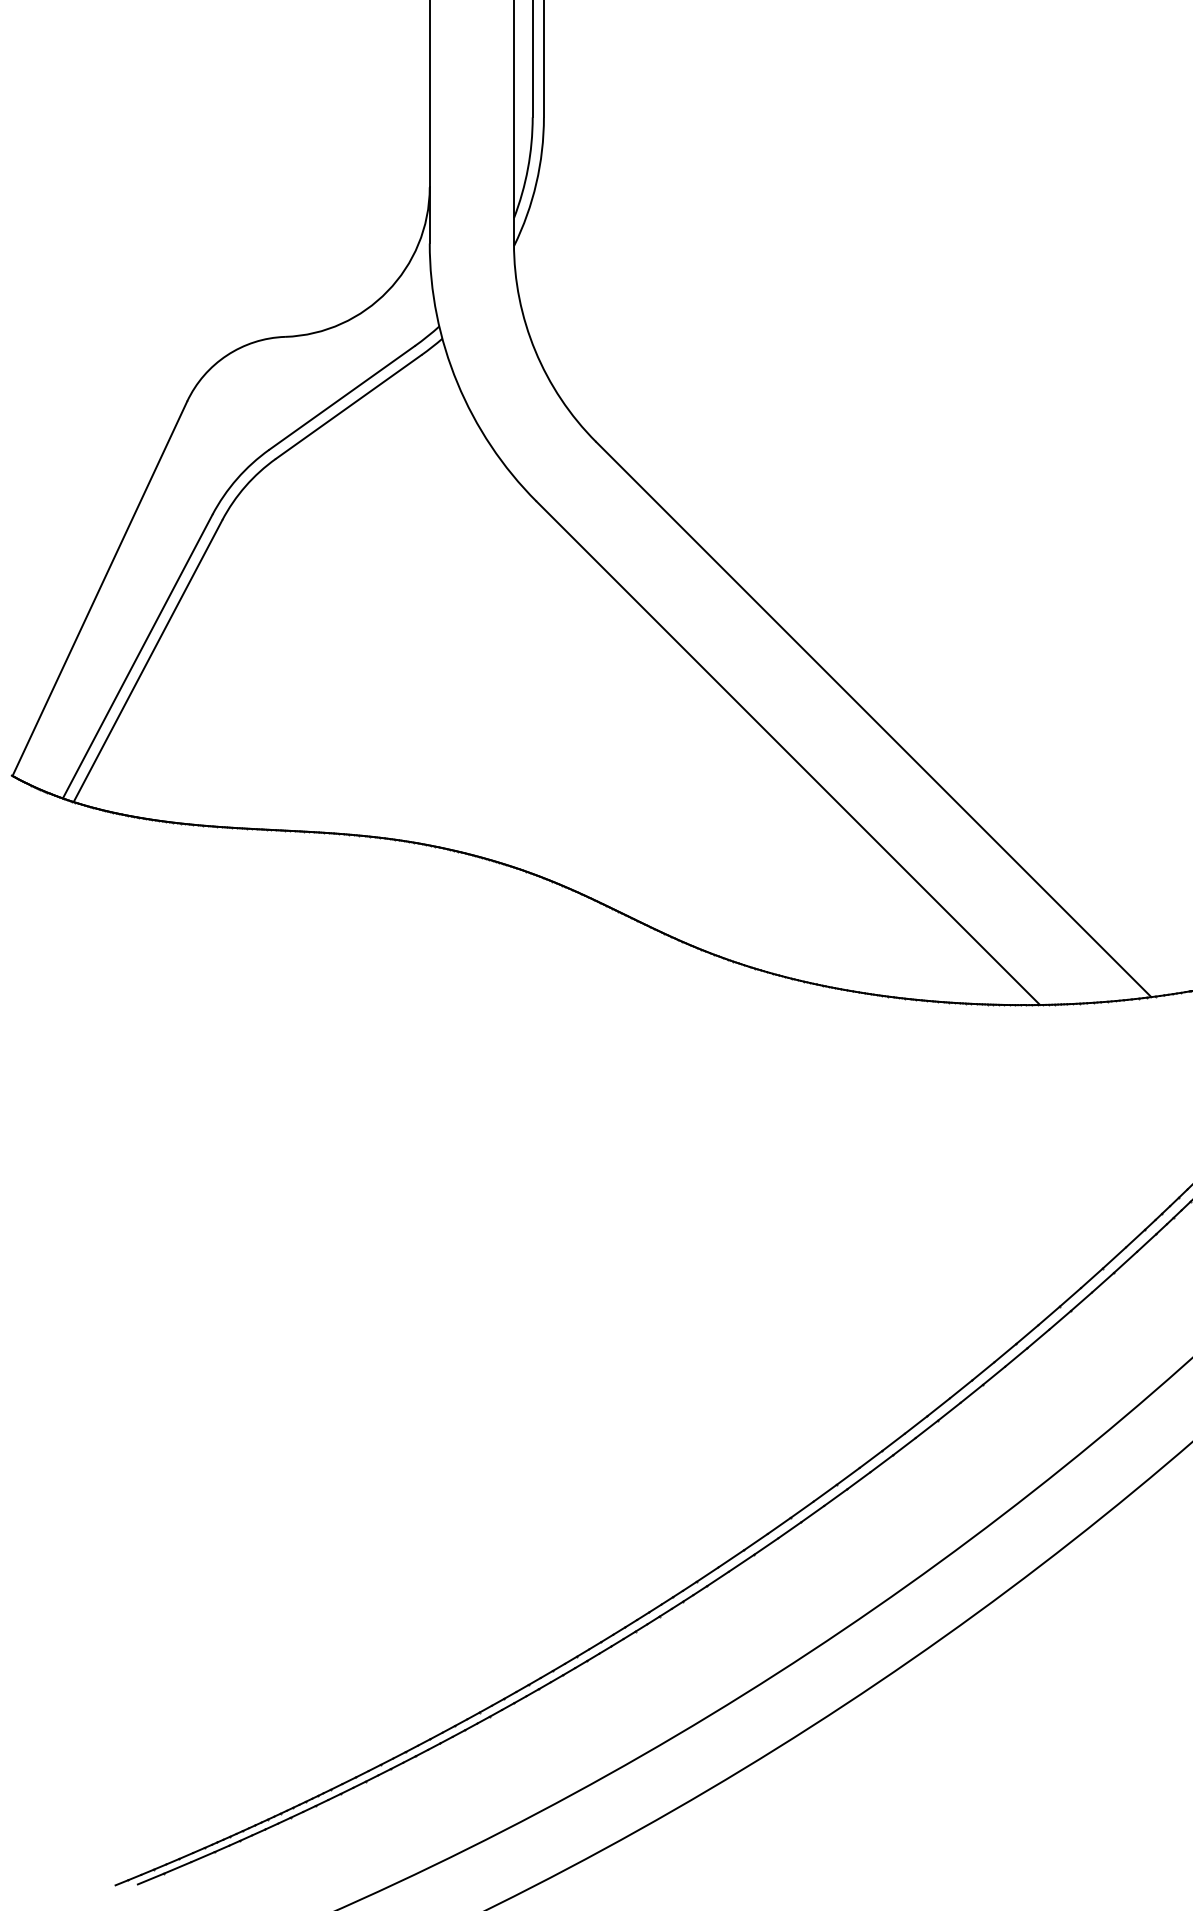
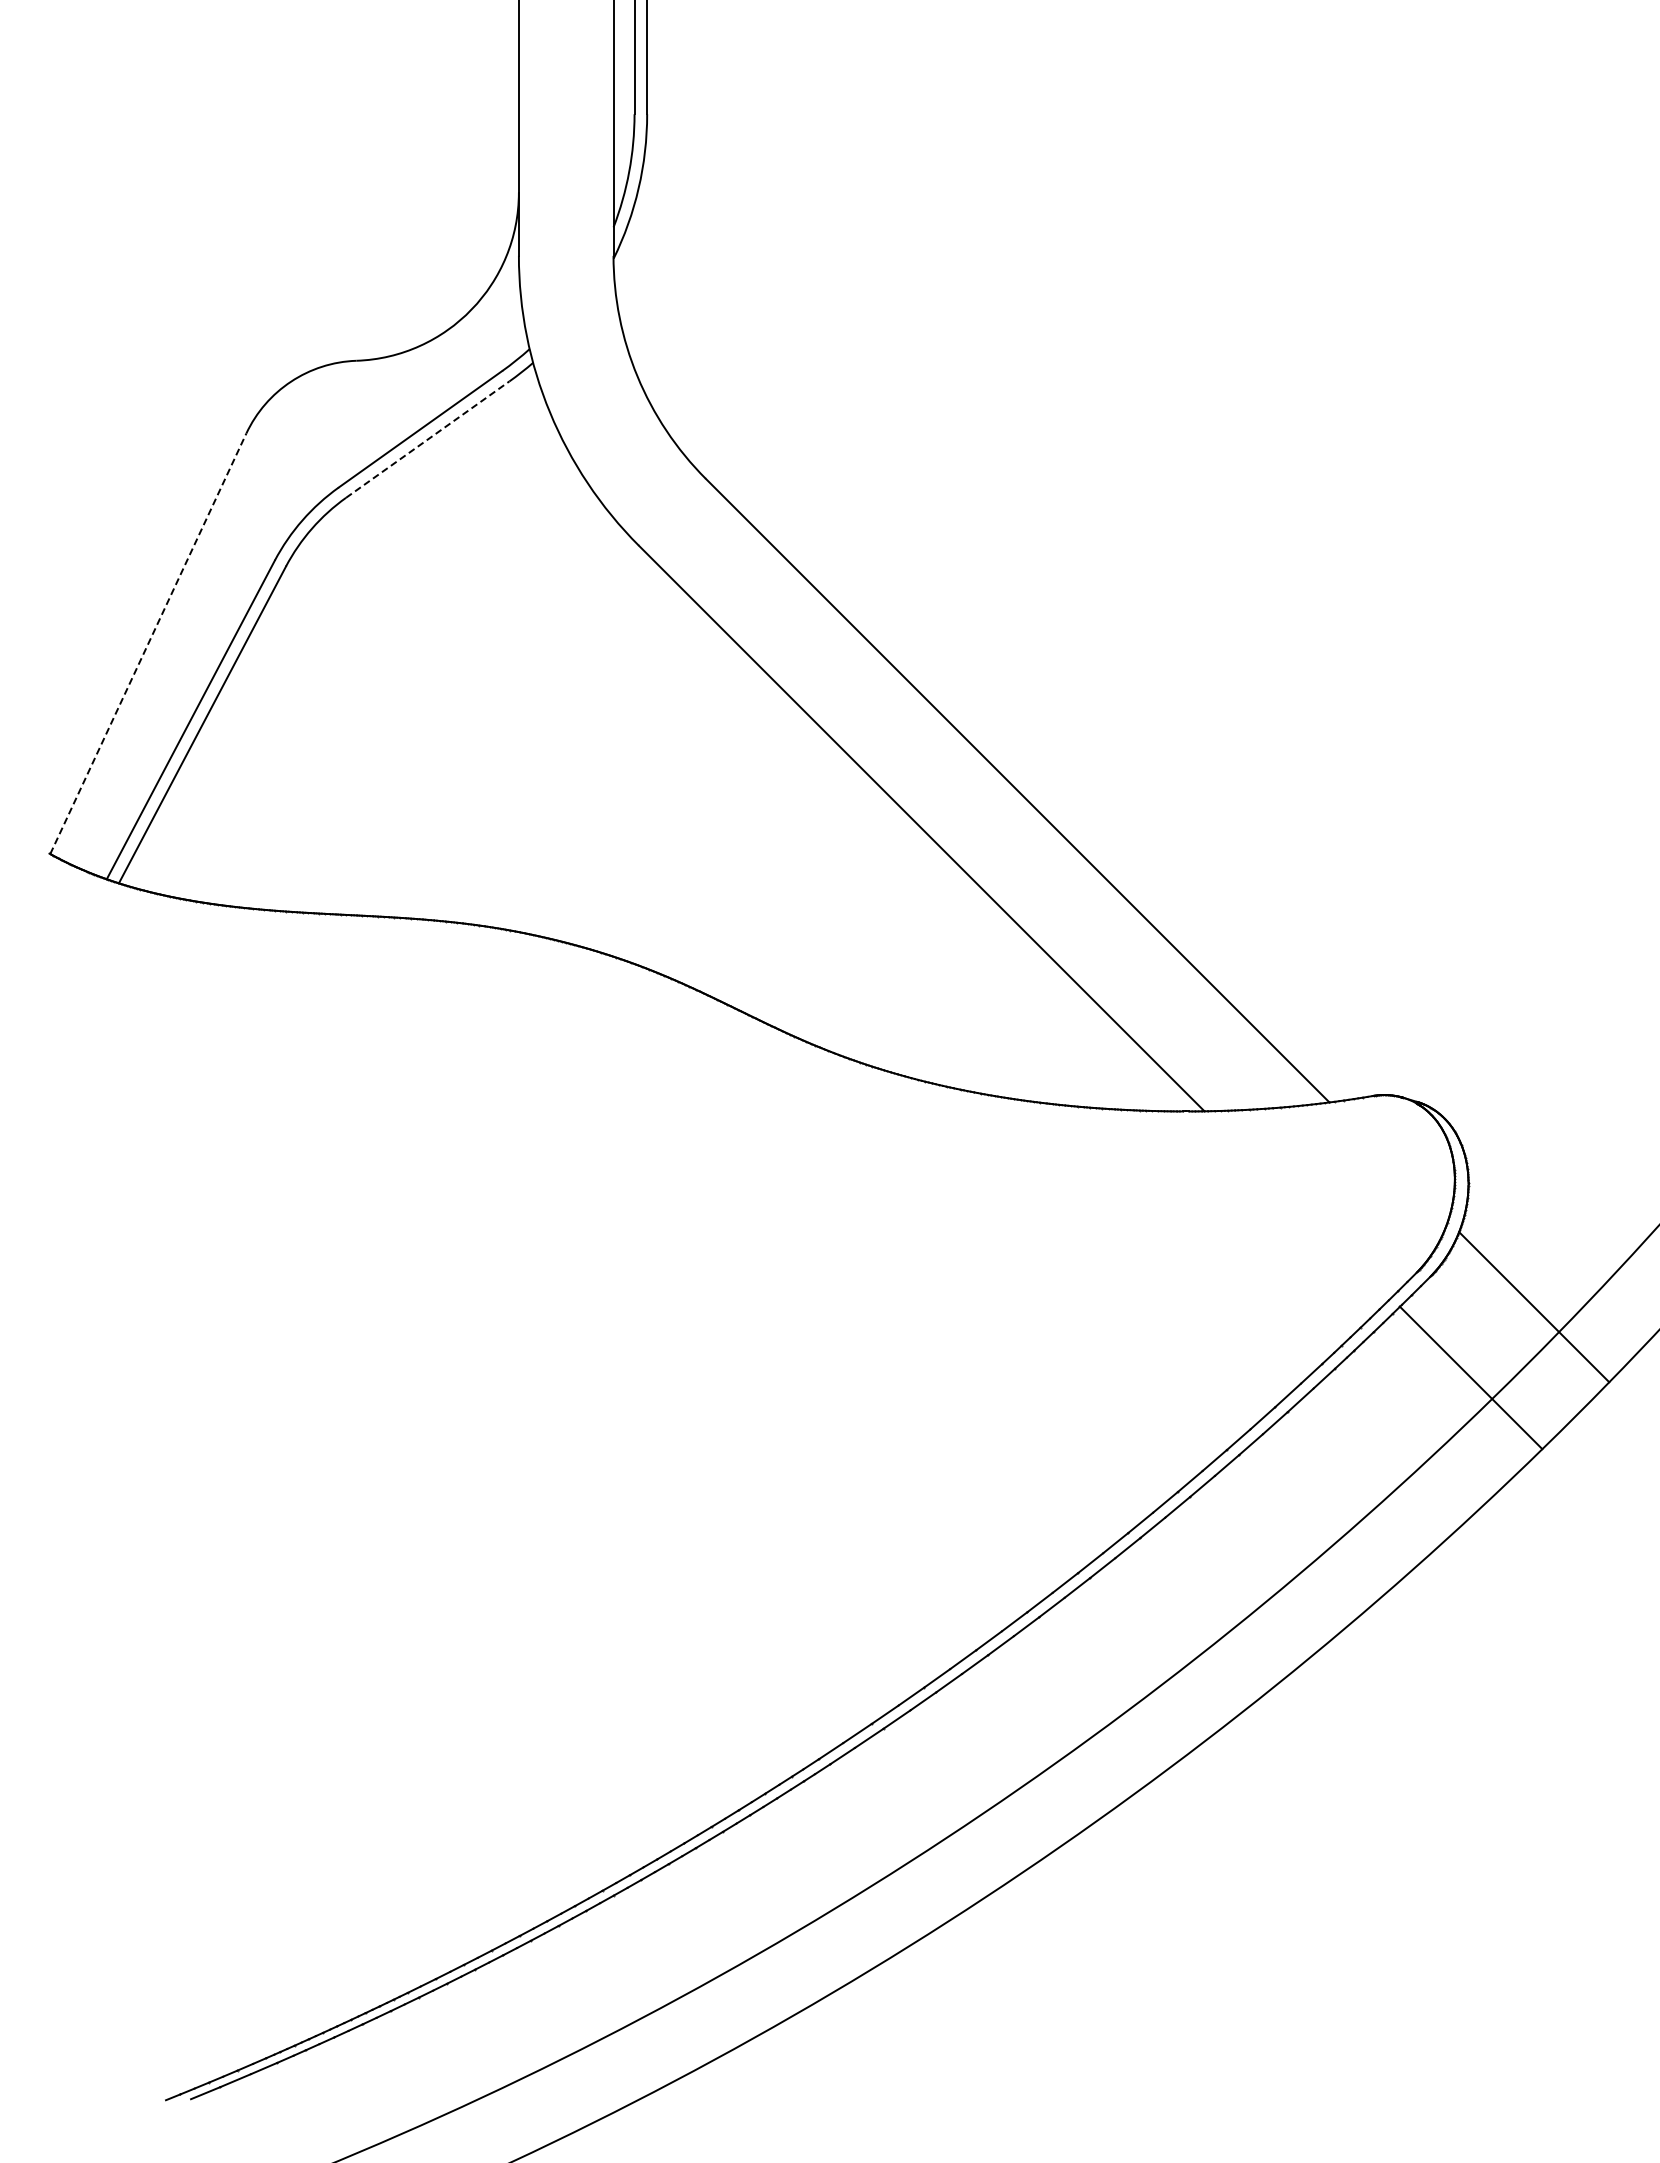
line: (349, 406) -> (428, 439), solid -> dashed
line: (100, 588) -> (148, 643), solid -> dashed

